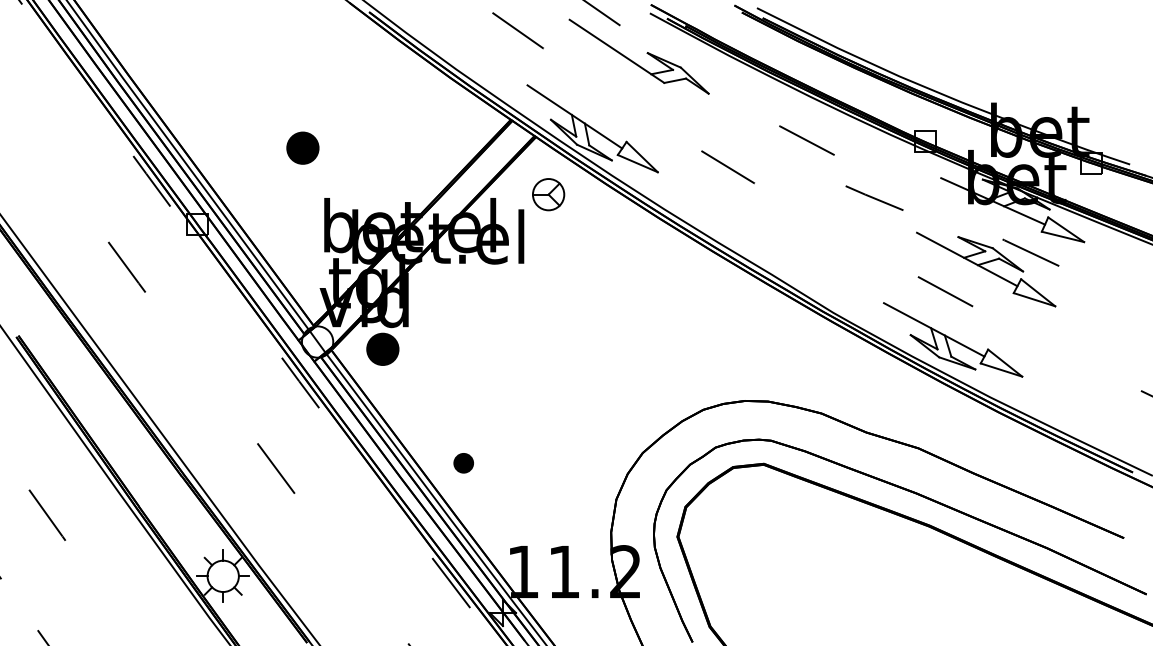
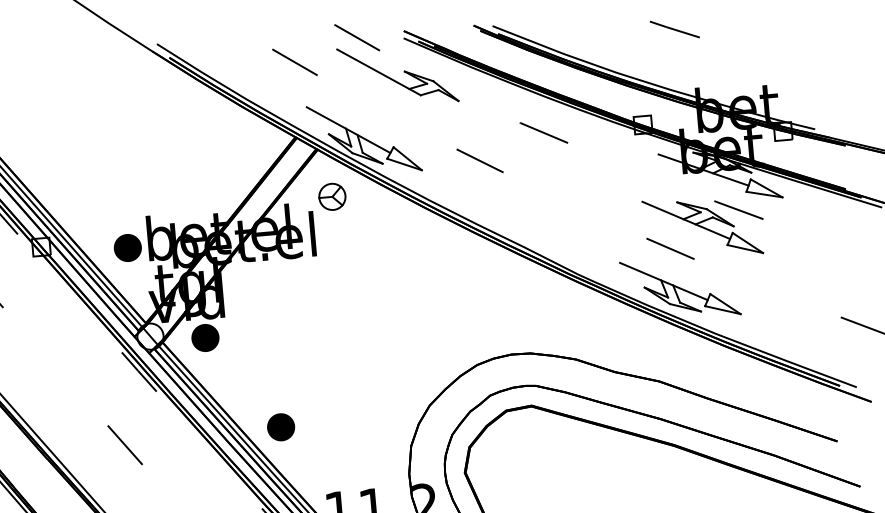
part: (302, 147) -> (127, 247), moved
line: (874, 197) -> (674, 28), moved
part: (463, 462) -> (280, 426), size x1.67

